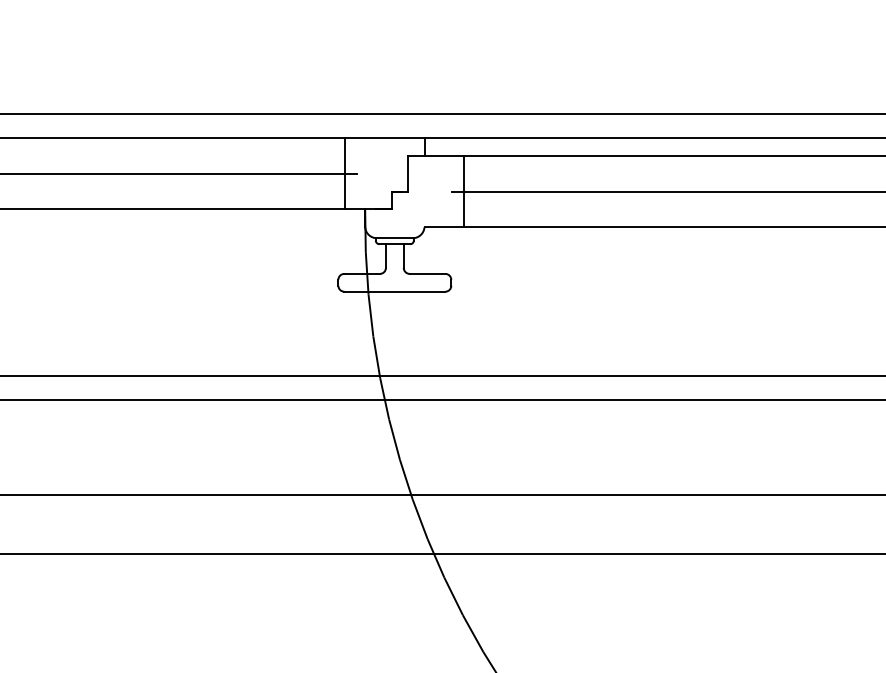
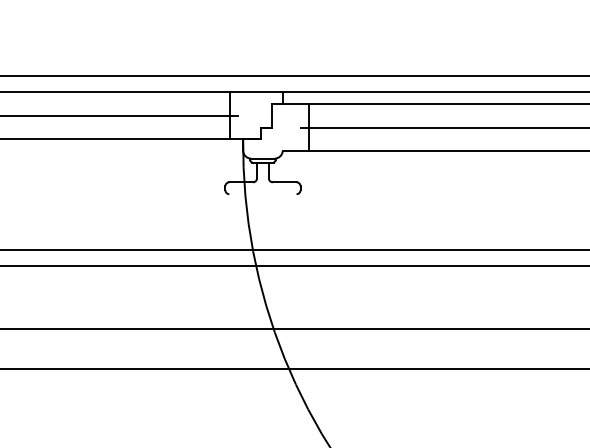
line: (394, 292) -> (262, 194), removed

